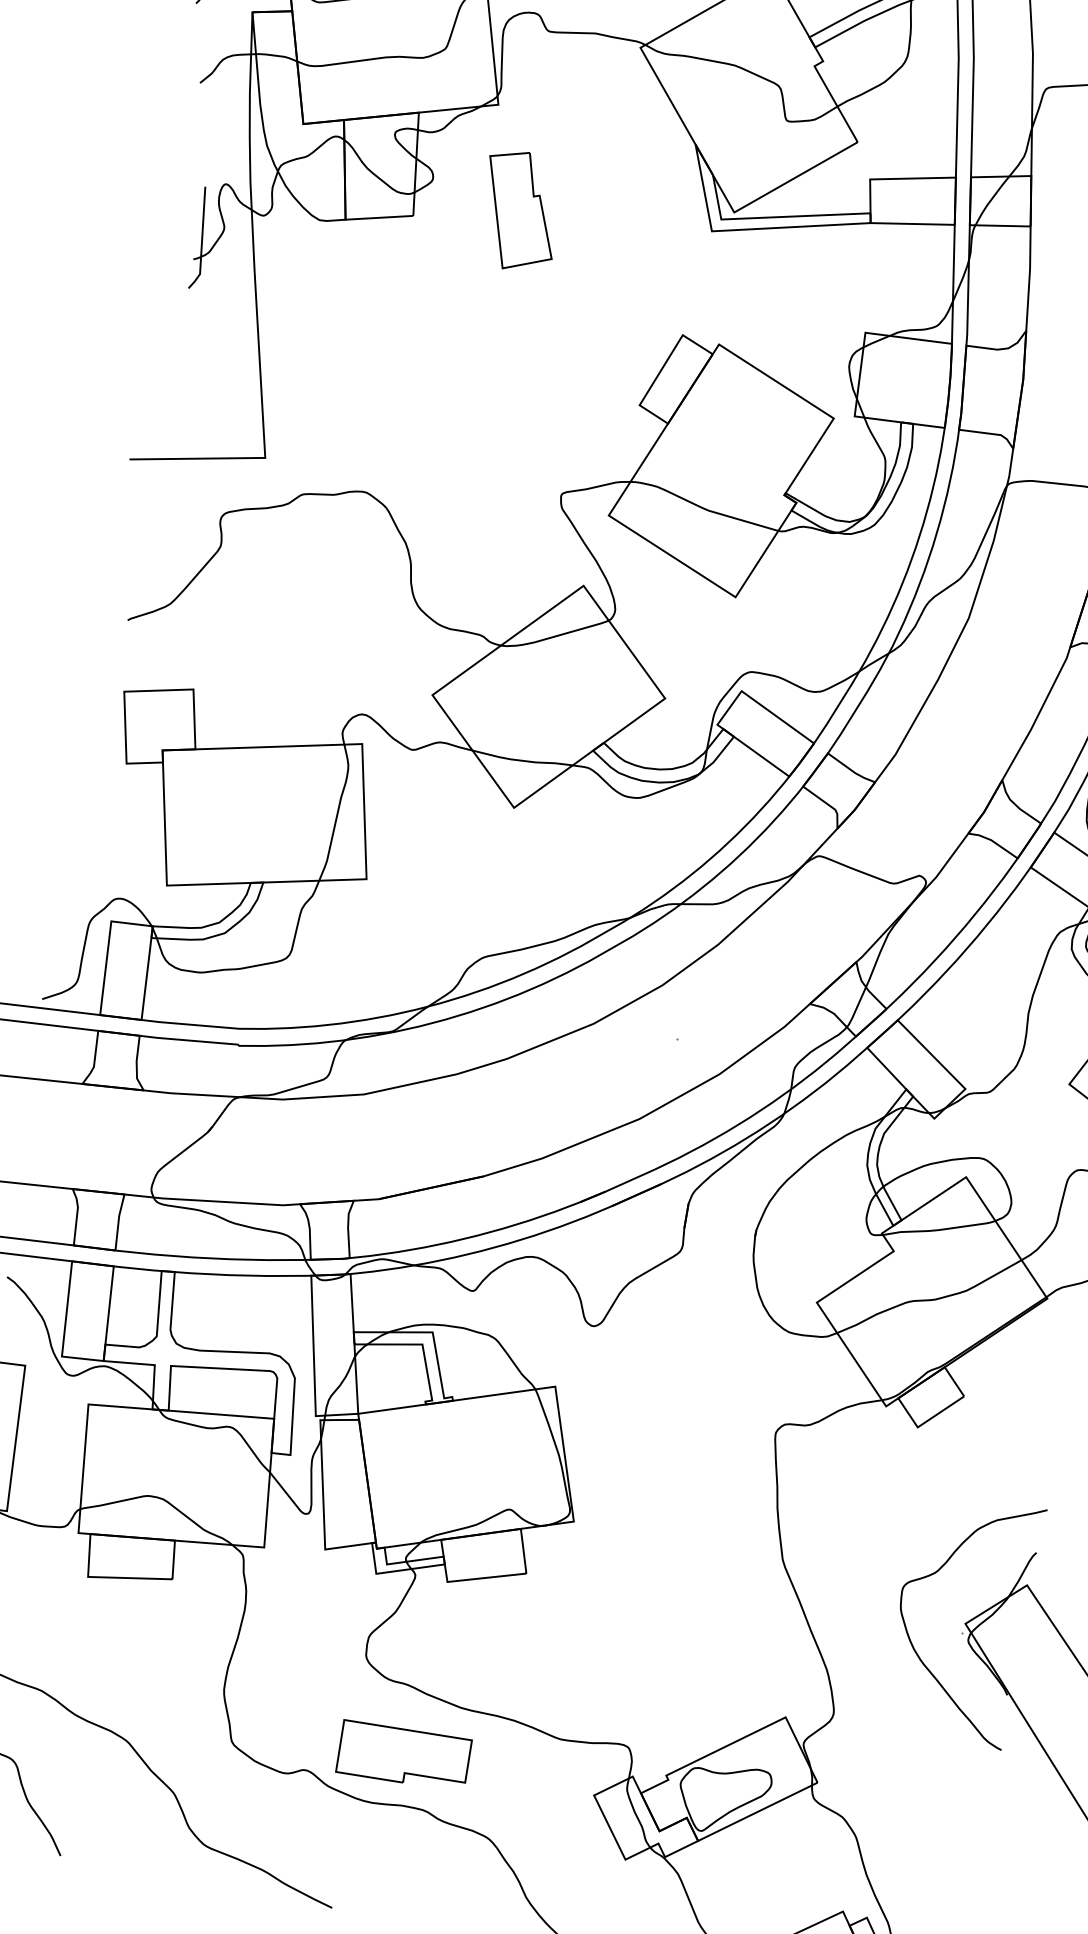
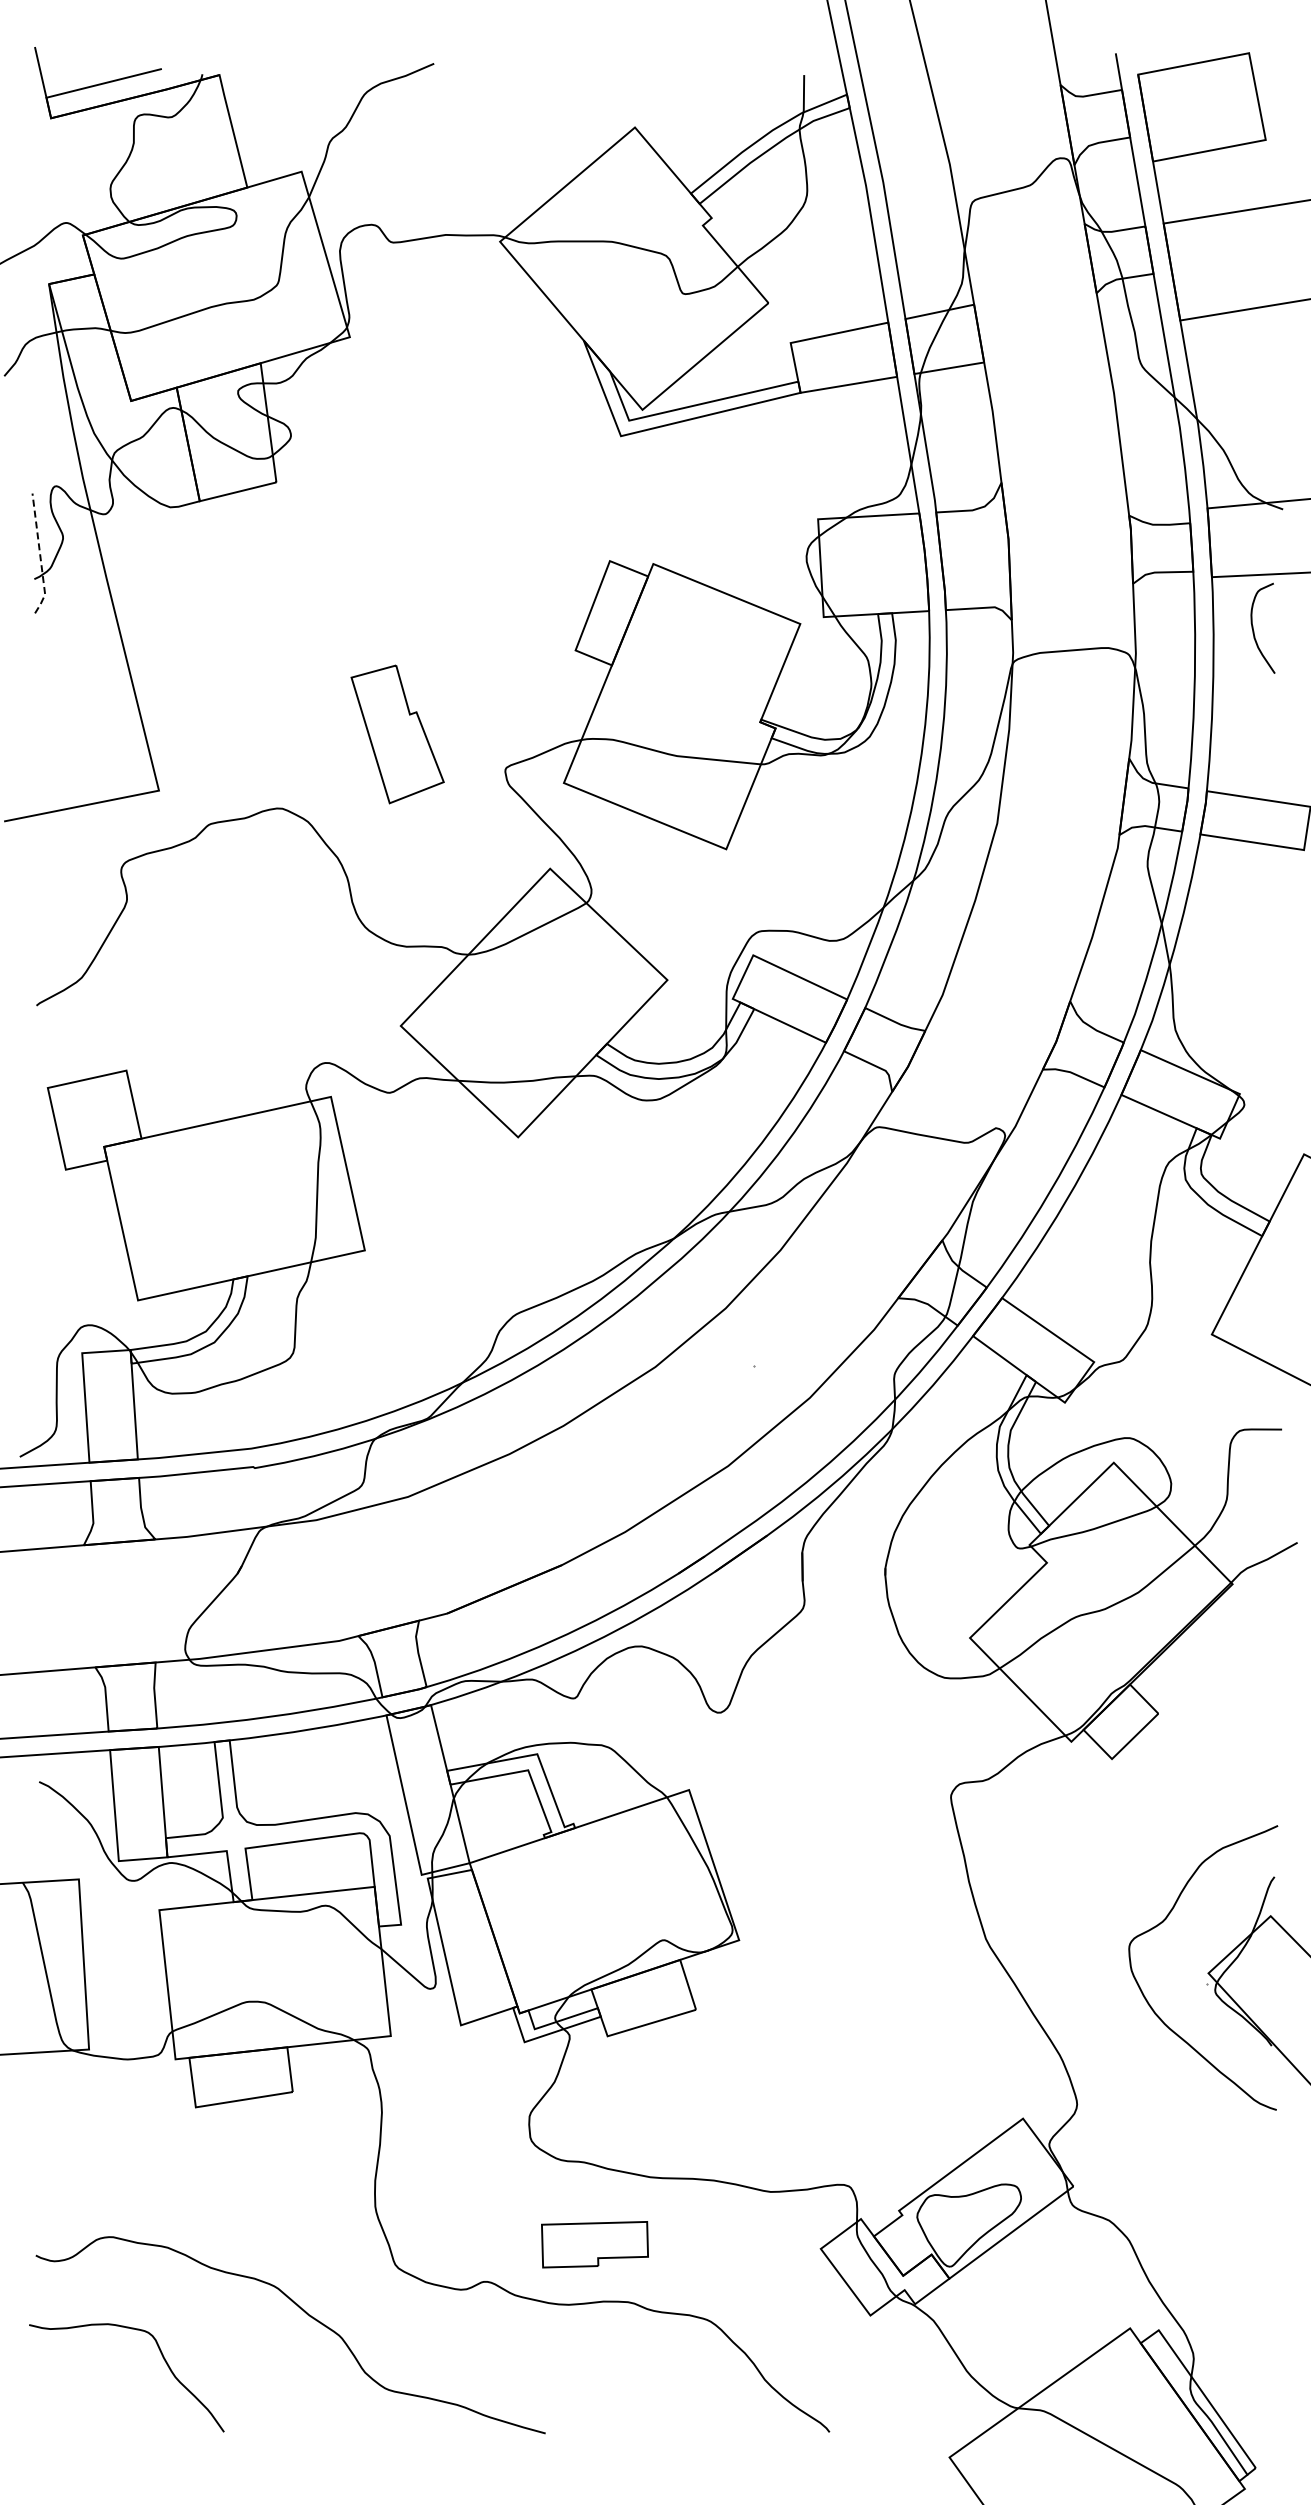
part: (520, 211) -> (397, 734), moved
line: (202, 240) -> (40, 555), solid -> dashed
part: (403, 1755) -> (594, 2244), size x0.7

